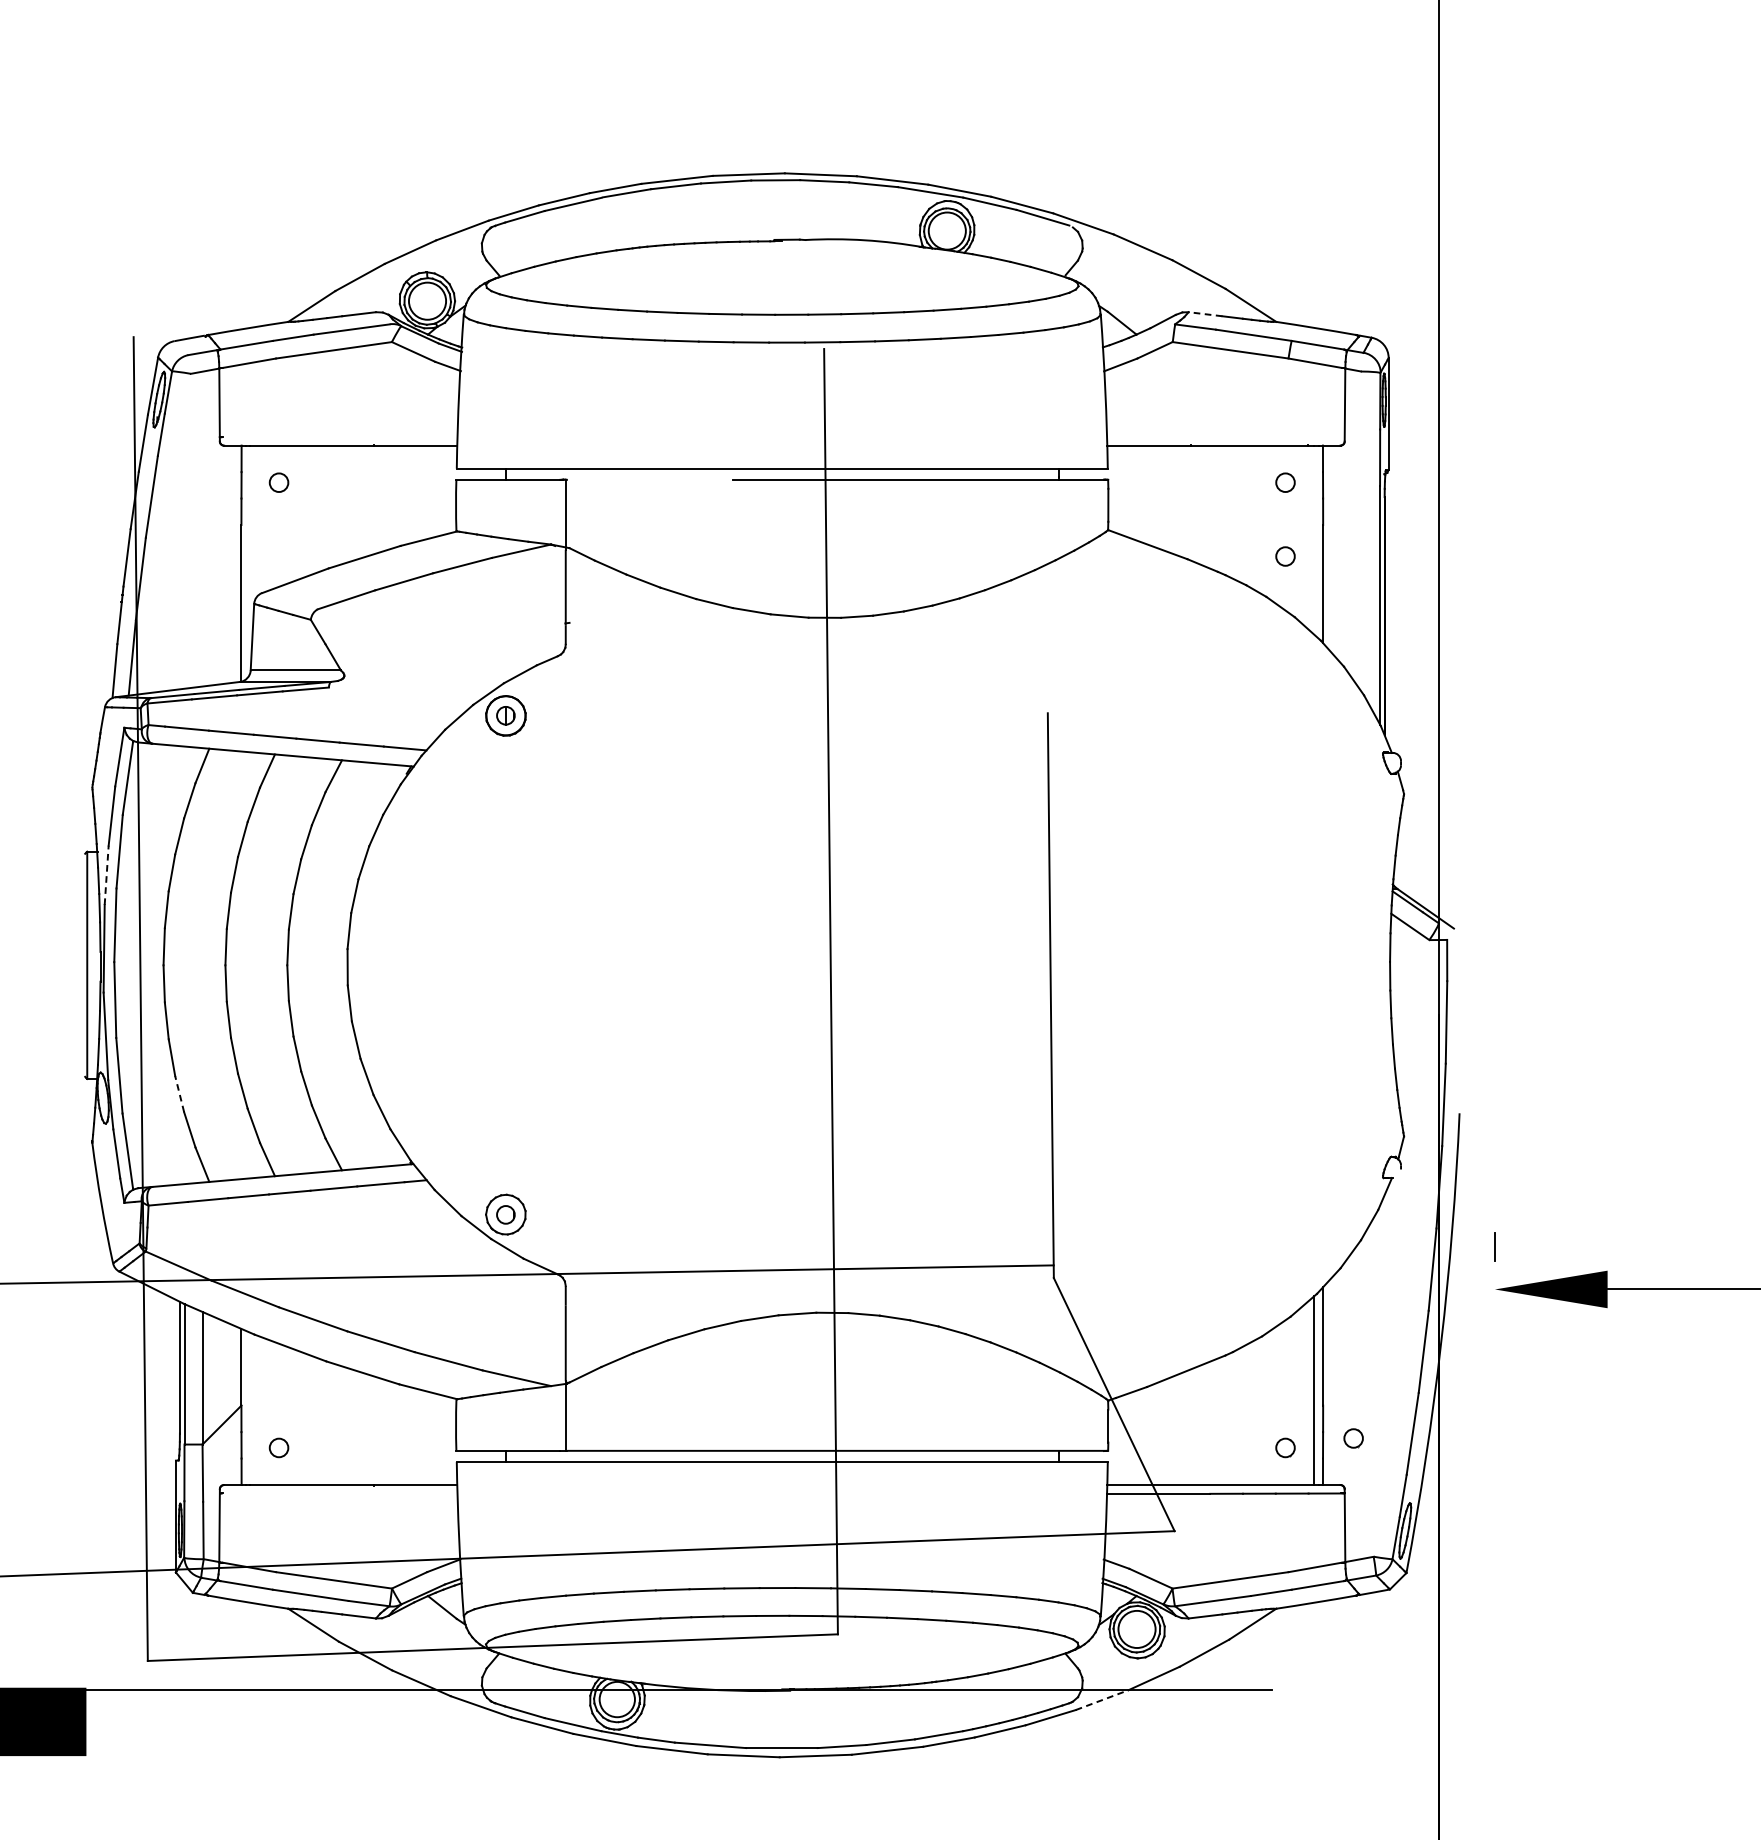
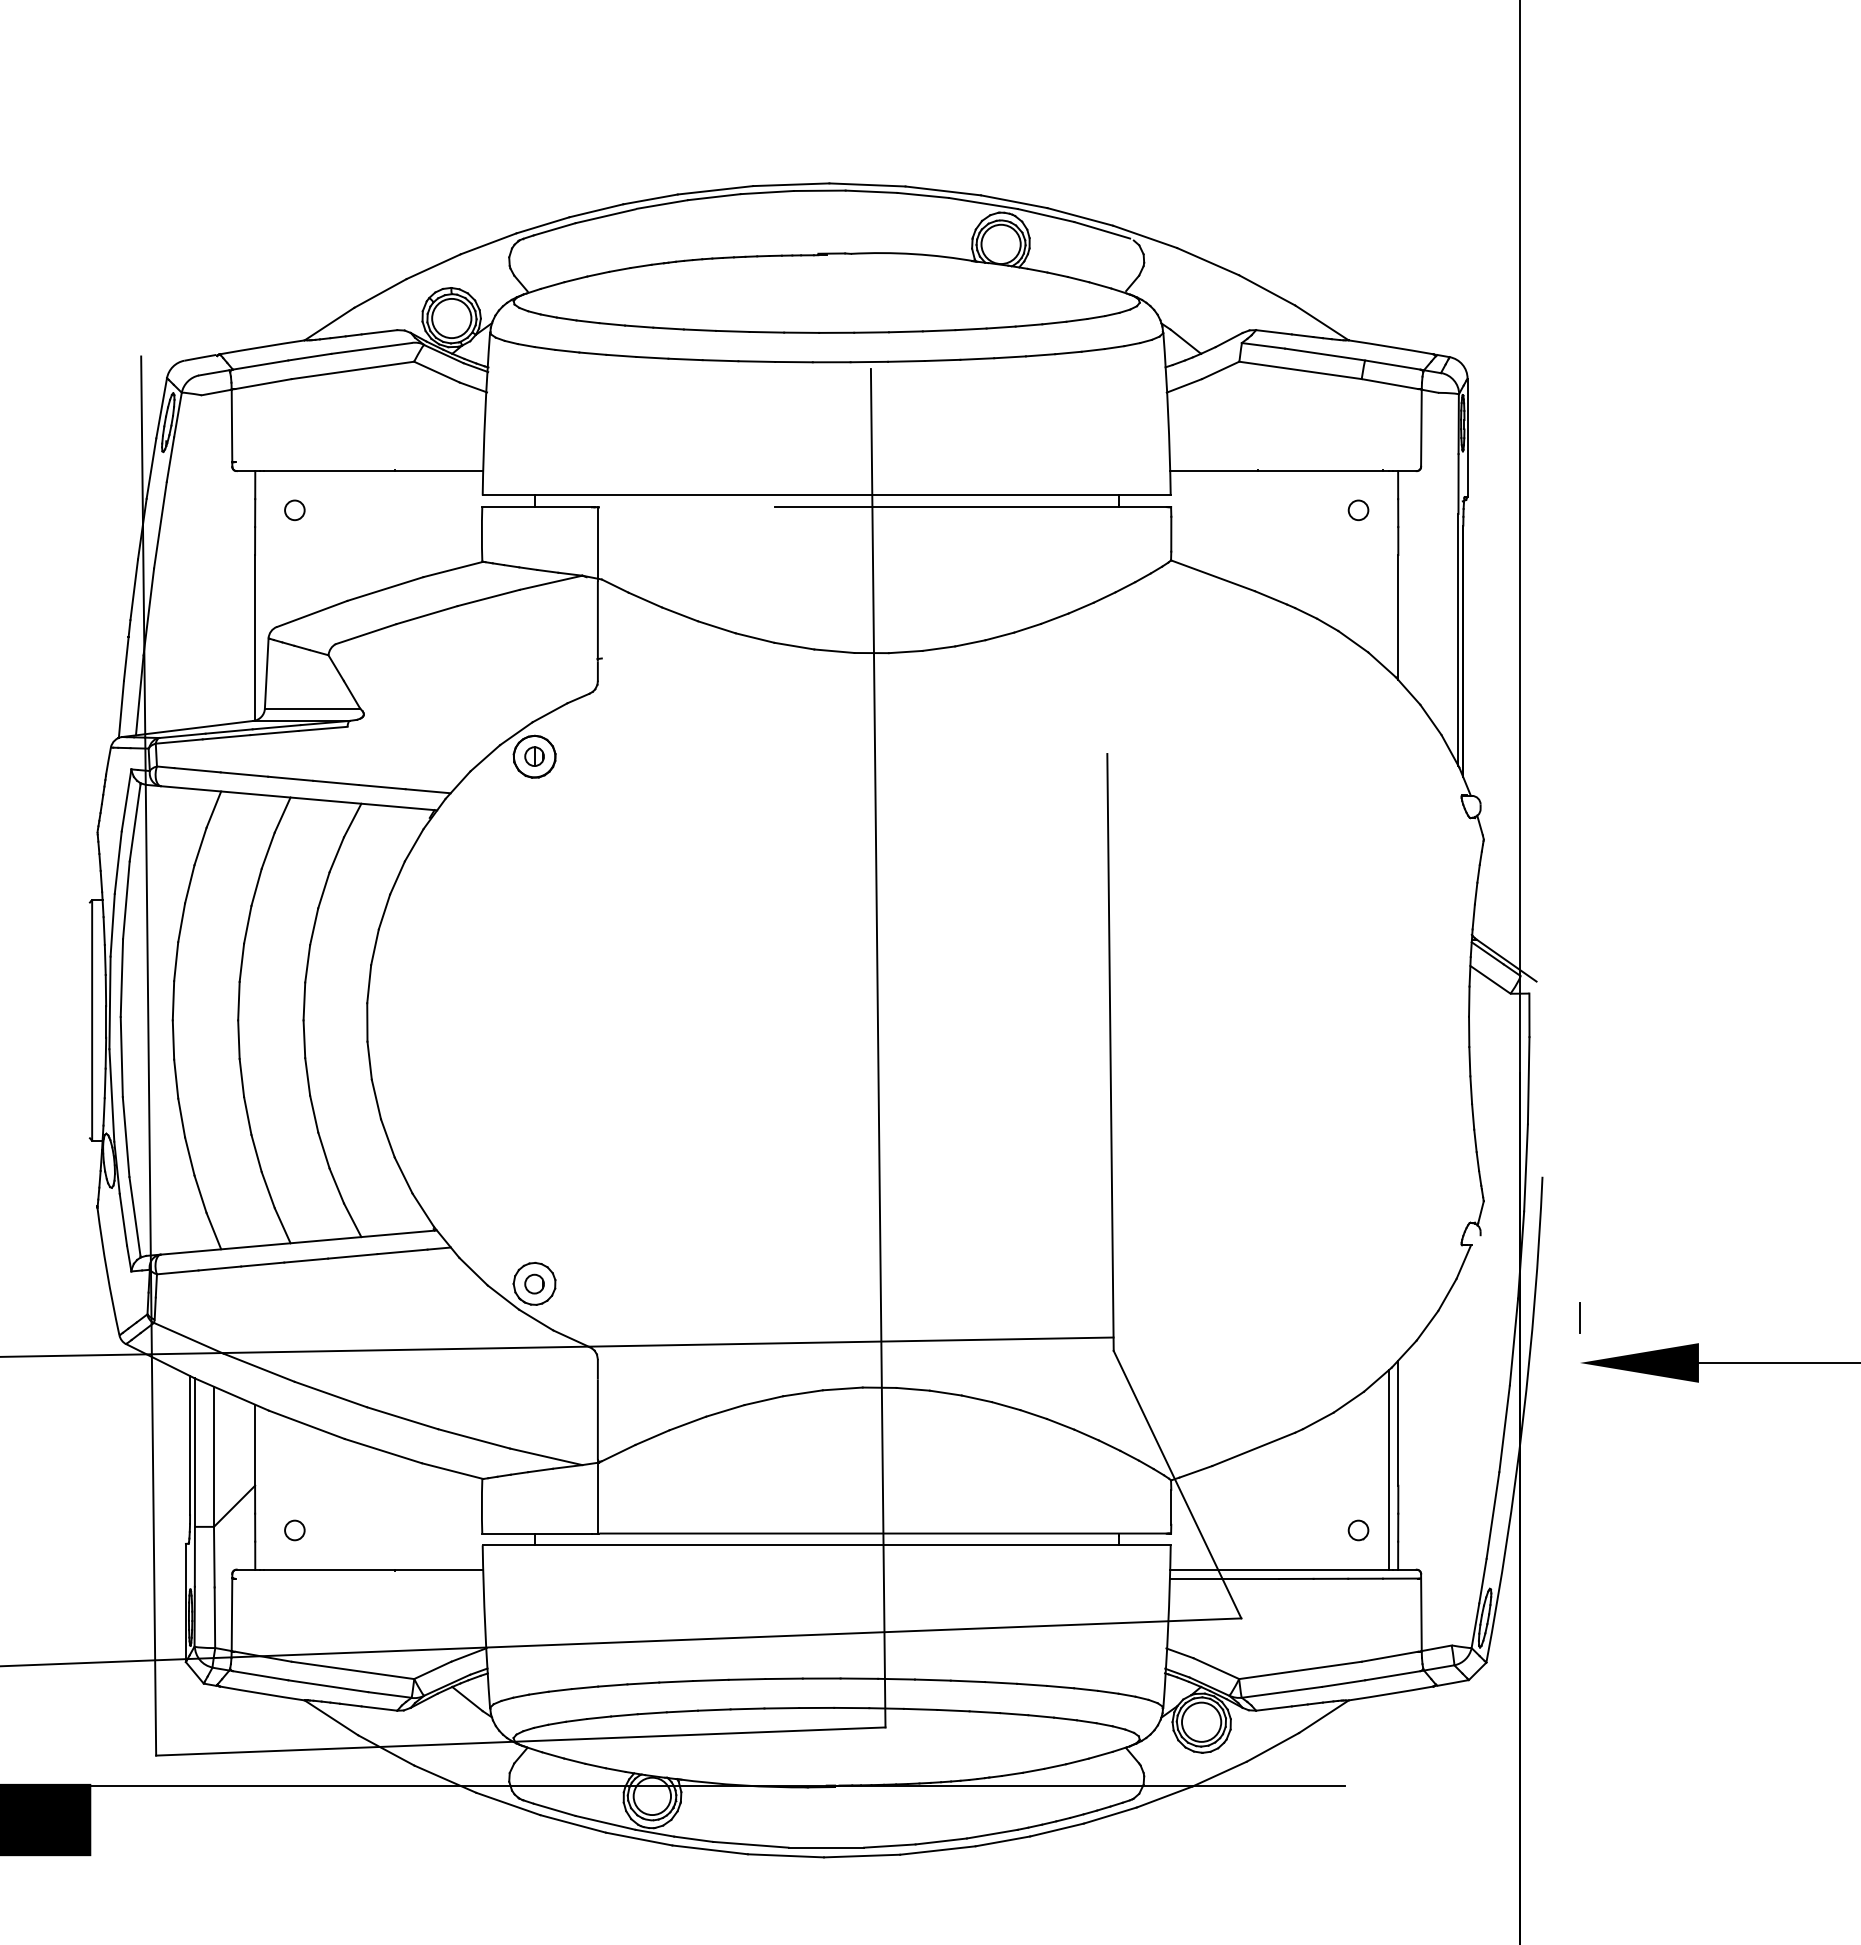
line: (1205, 314) -> (1273, 332), dashed -> solid
circle: (1285, 556) -> (1358, 588), removed
line: (106, 874) -> (112, 924), dashed -> solid
line: (179, 1094) -> (189, 1156), dashed -> solid
part: (1353, 1438) -> (1430, 1520), removed
line: (1101, 1700) -> (1164, 1797), dashed -> solid

